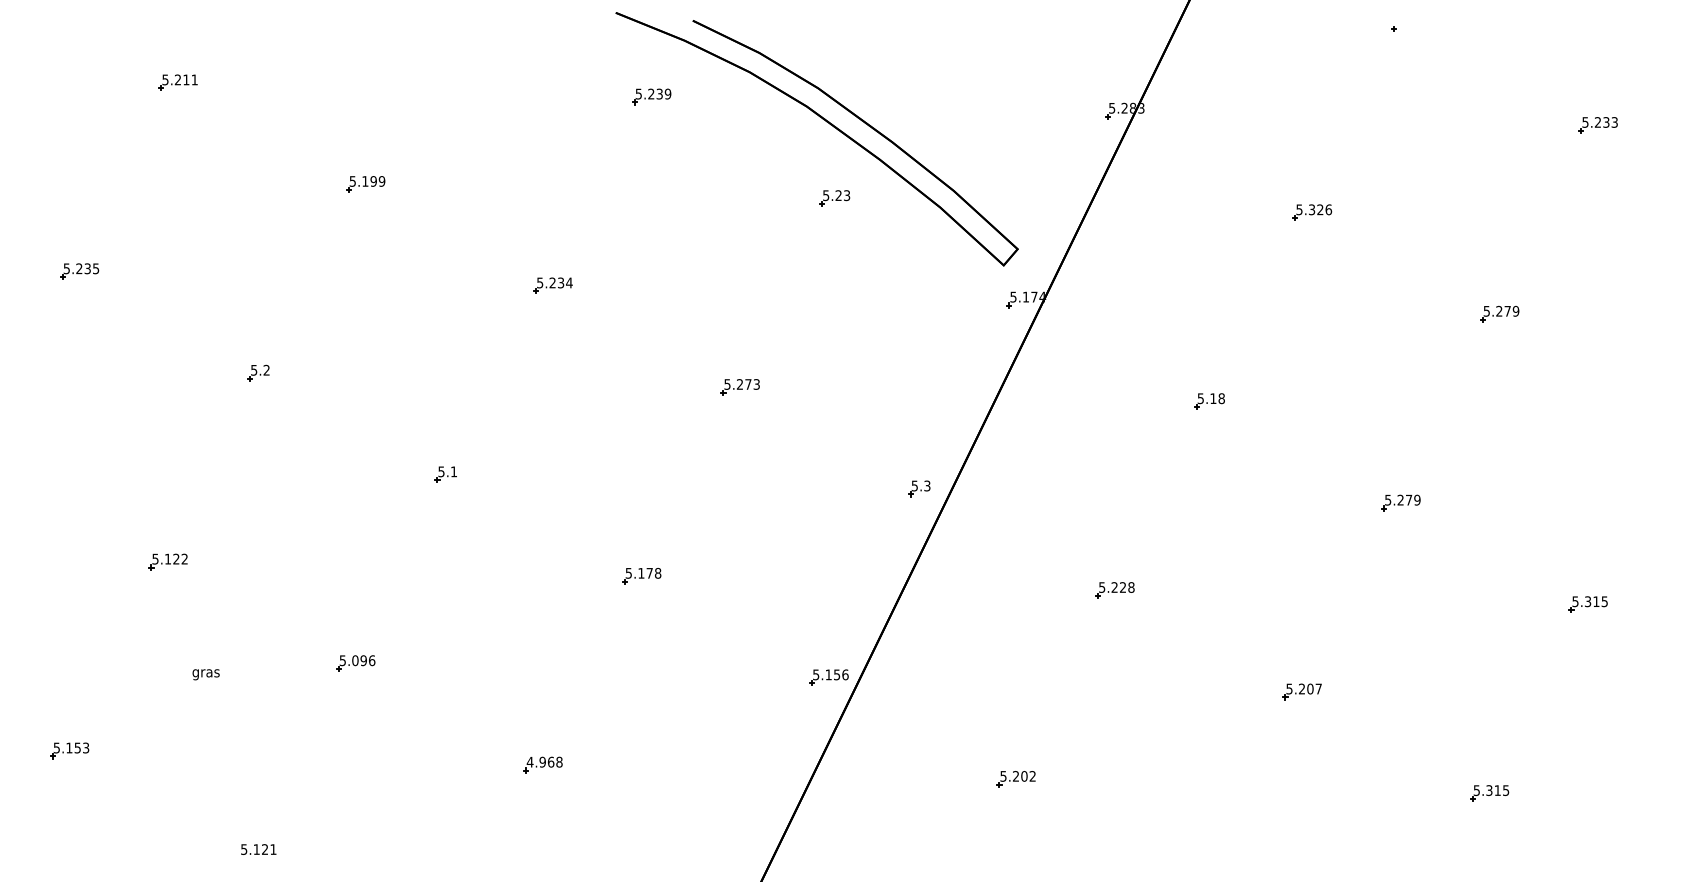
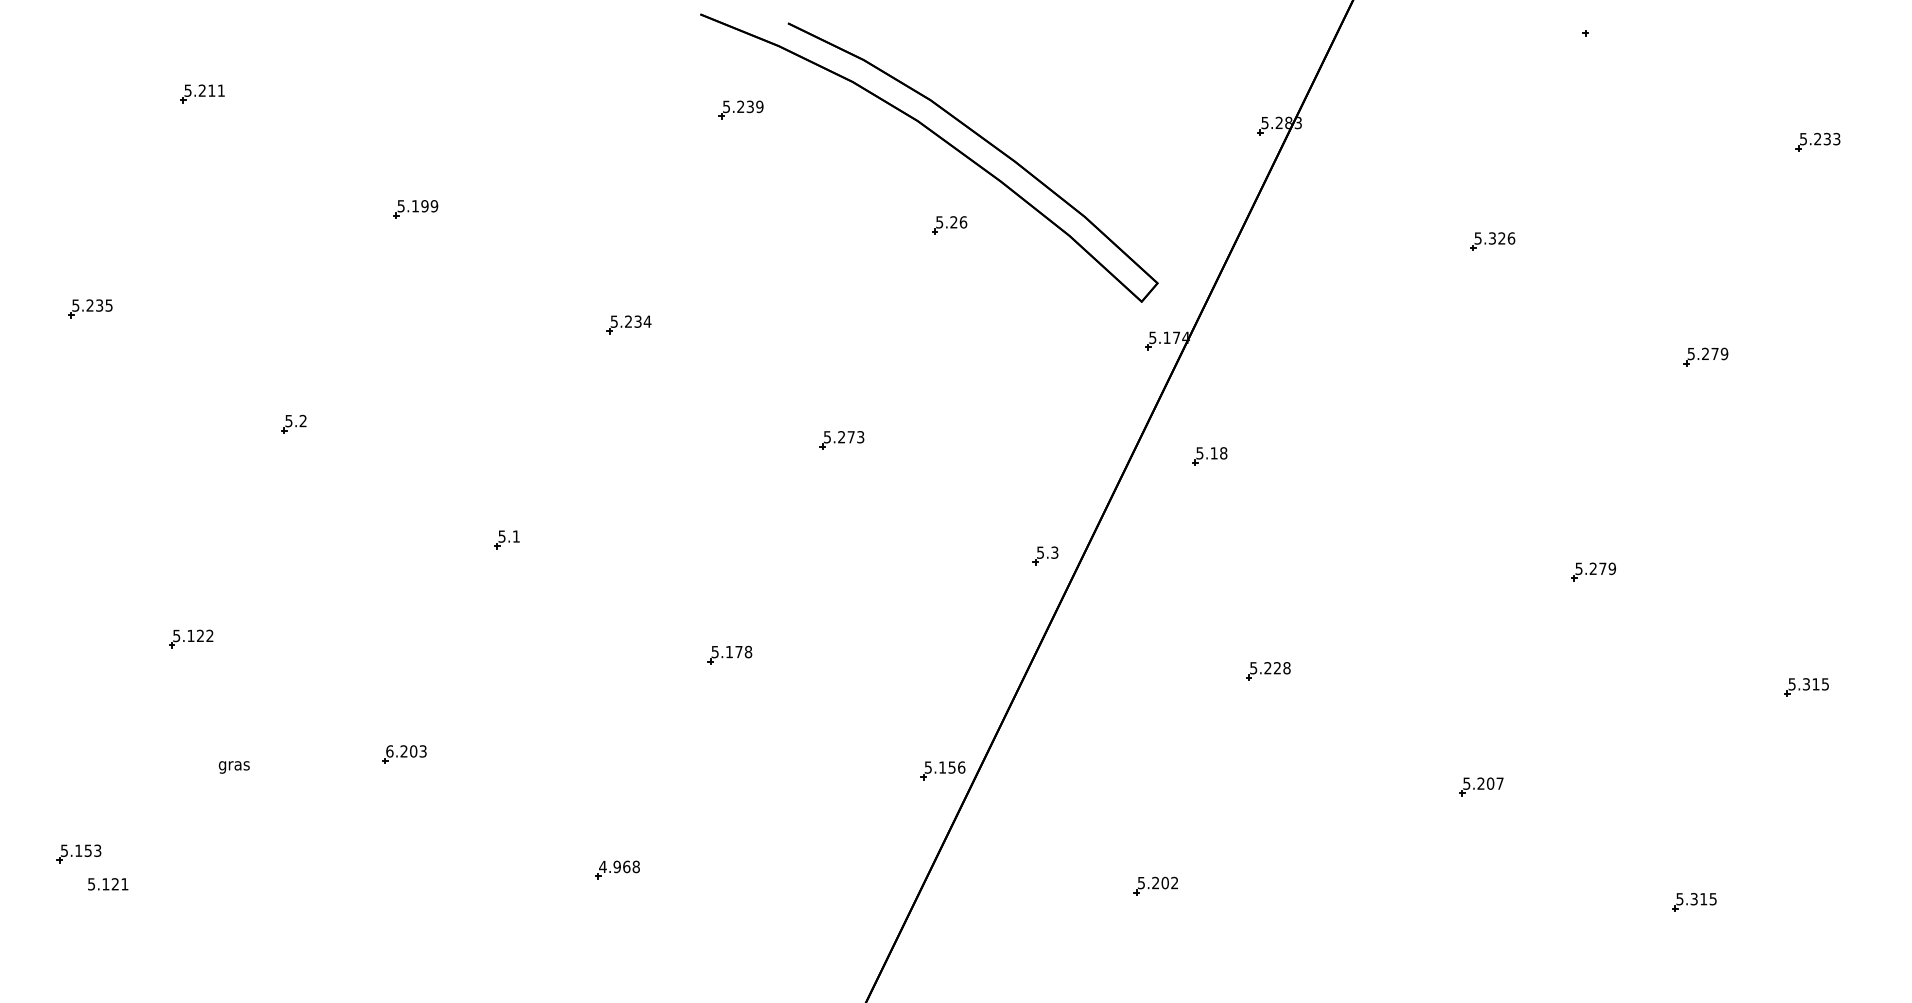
text: (847, 195) -> (963, 222), 5.23 -> 5.26
part: (1209, 401) -> (1209, 456), moved
text: (357, 660) -> (406, 751), 5.096 -> 6.203
text: (259, 849) -> (108, 884), moved

